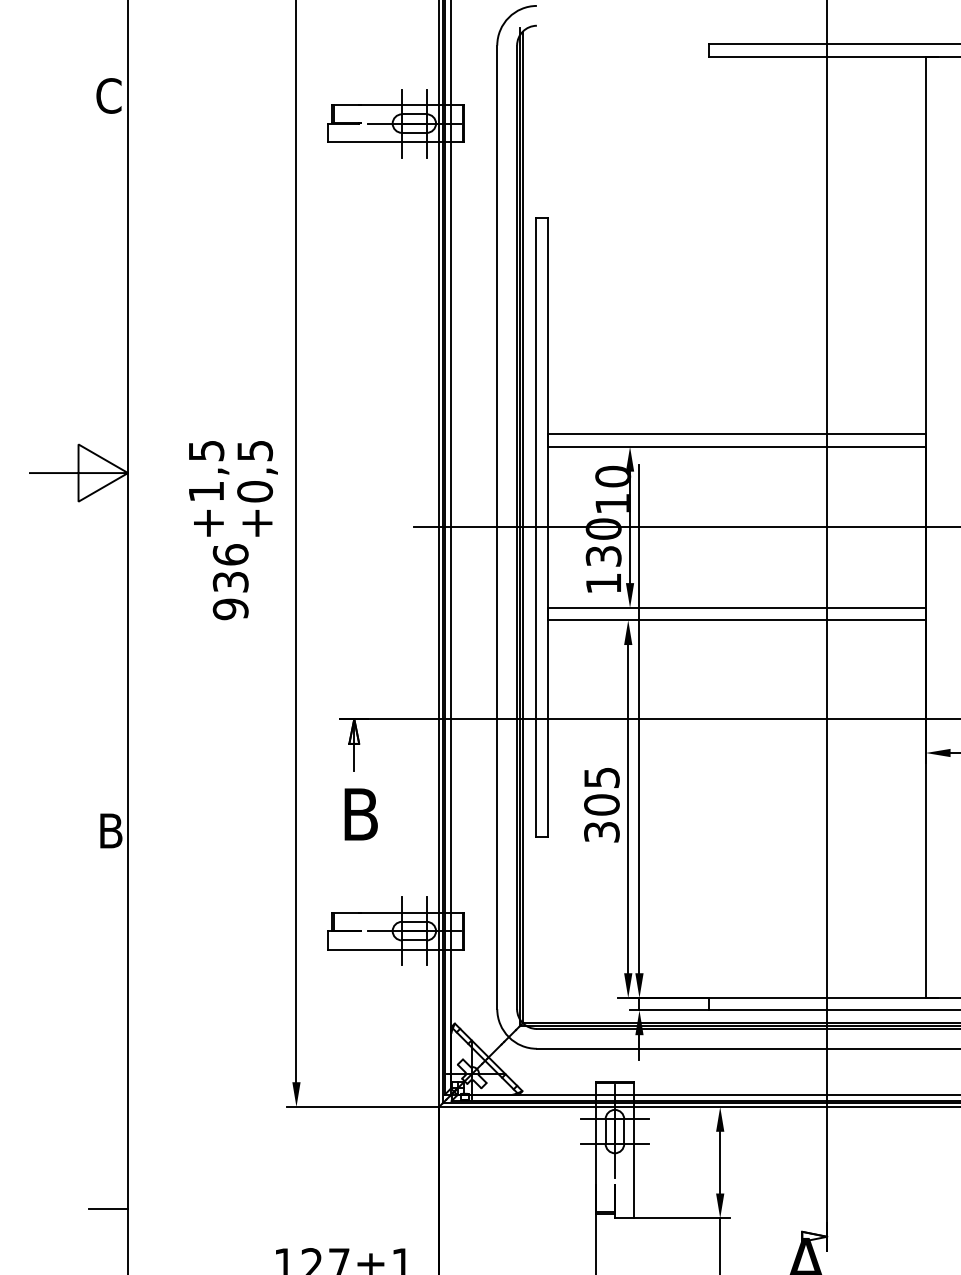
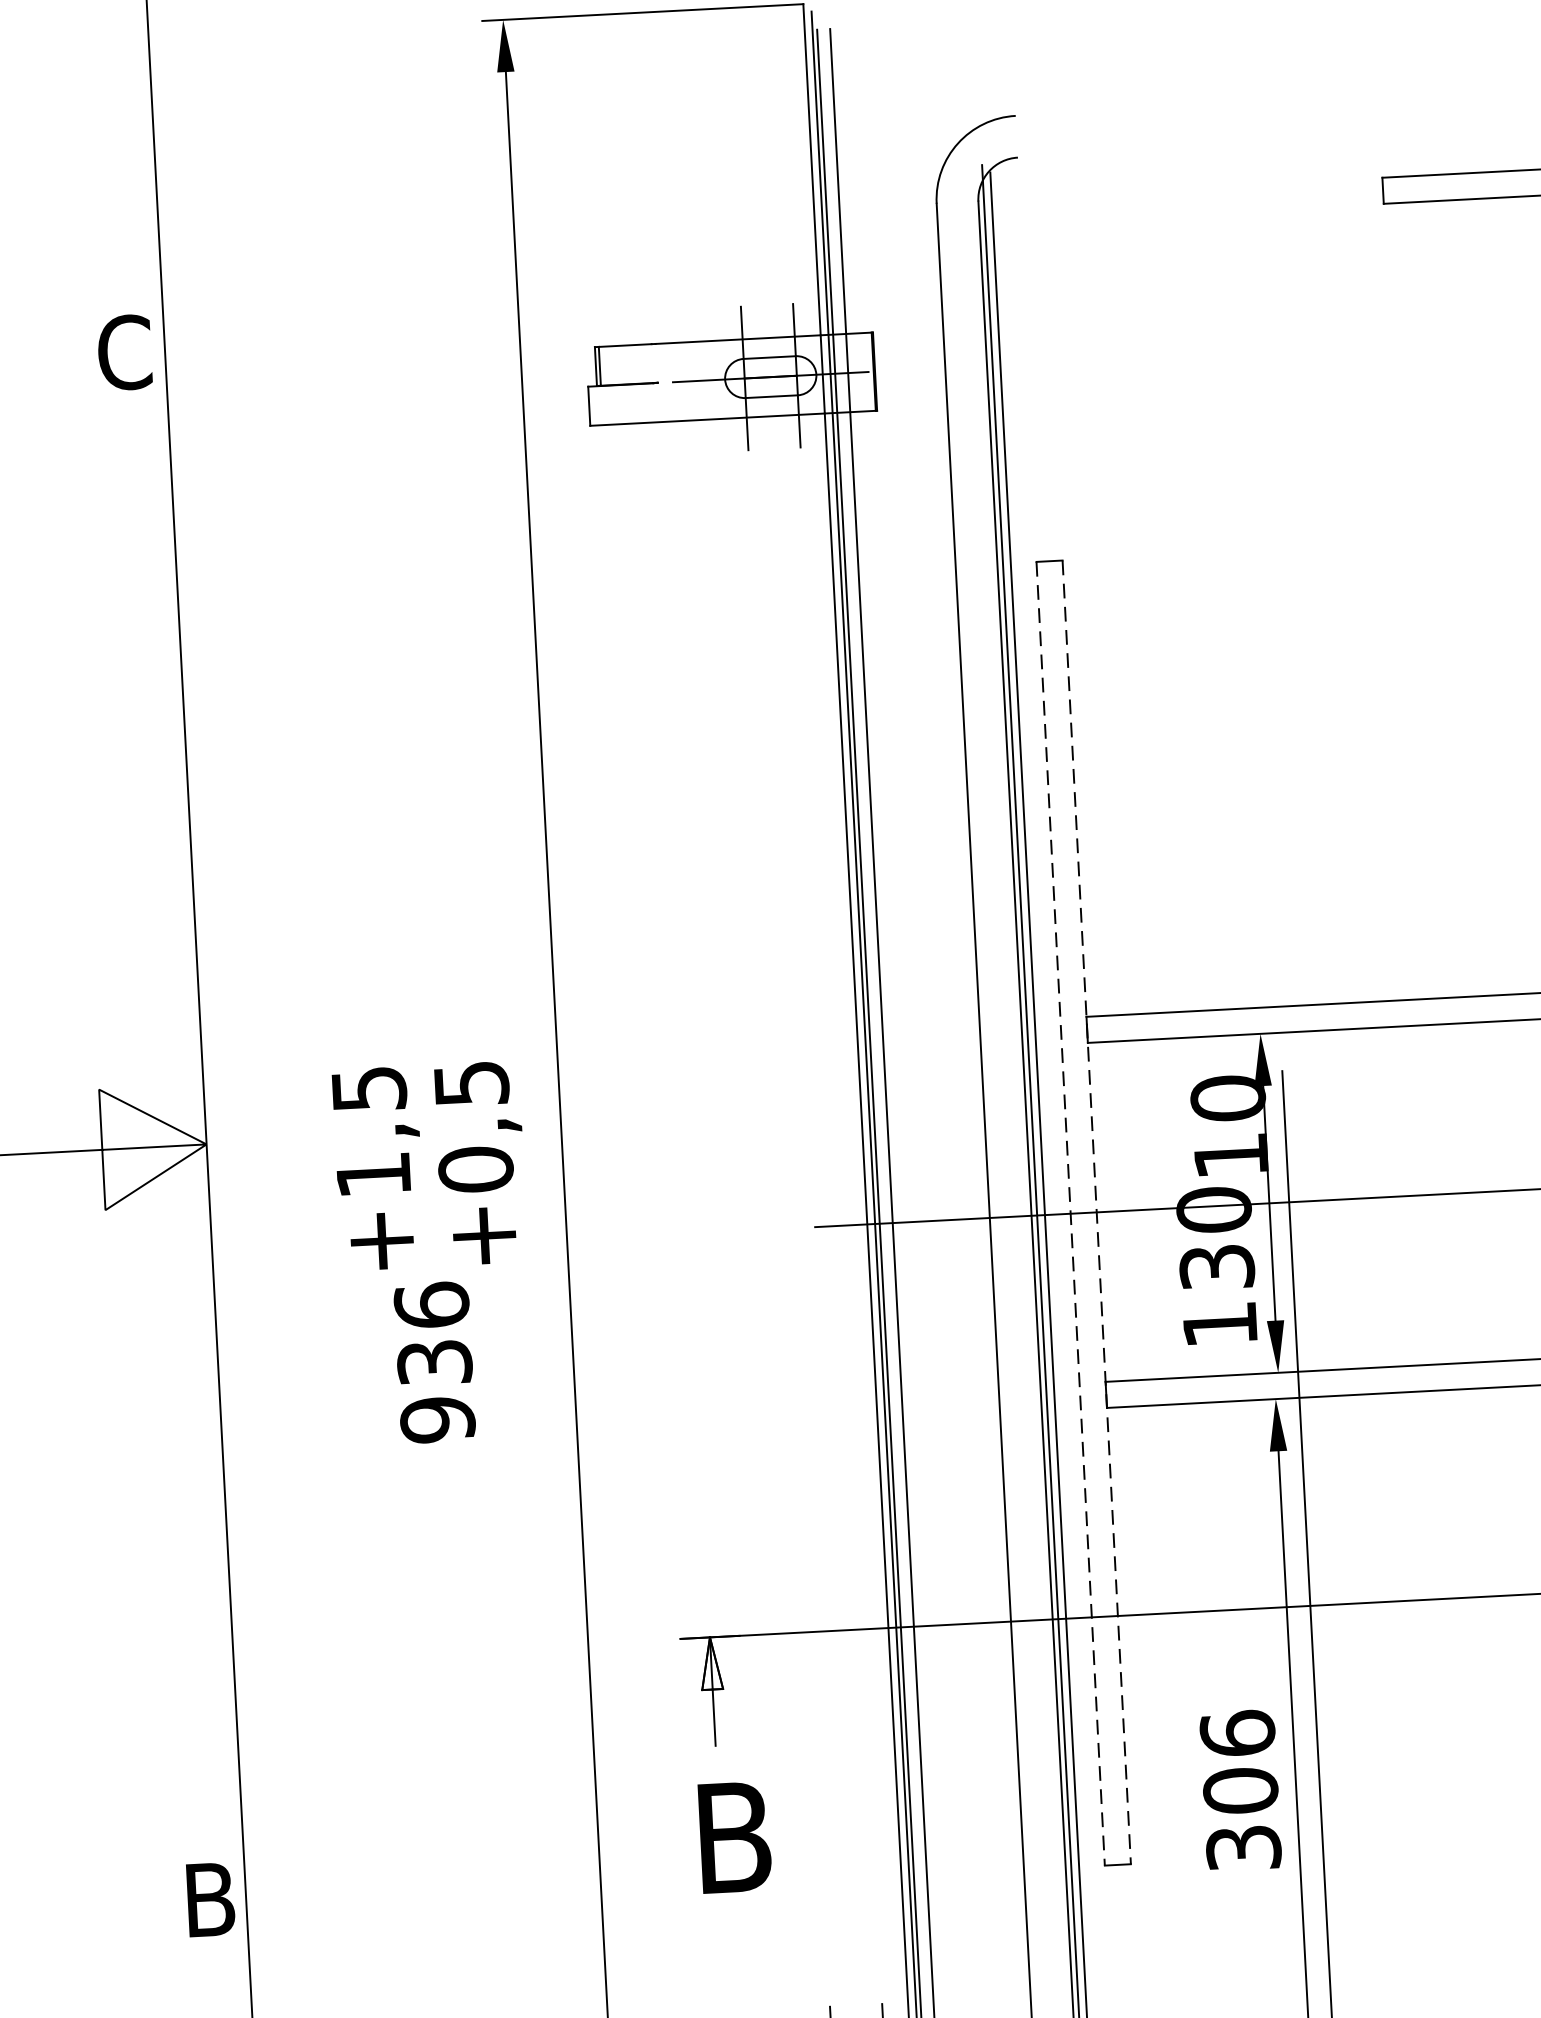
line: (535, 527) -> (1070, 1214), solid -> dashed
line: (548, 527) -> (1097, 1212), solid -> dashed
text: (601, 777) -> (1236, 1733), 305 -> 306

